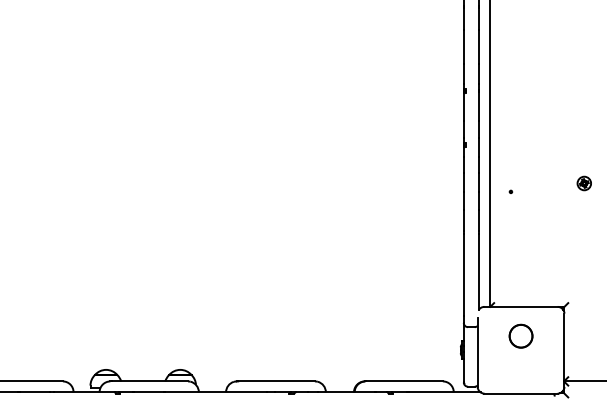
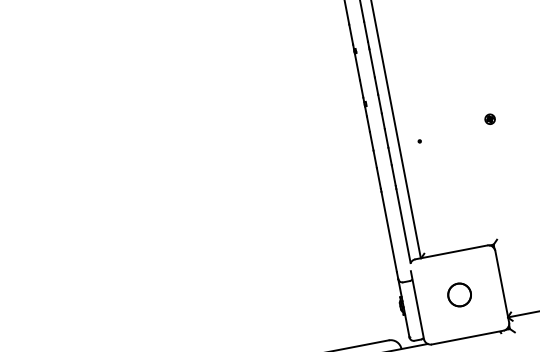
part: (583, 183) -> (489, 119), size x0.71
part: (520, 335) -> (458, 294), moved

